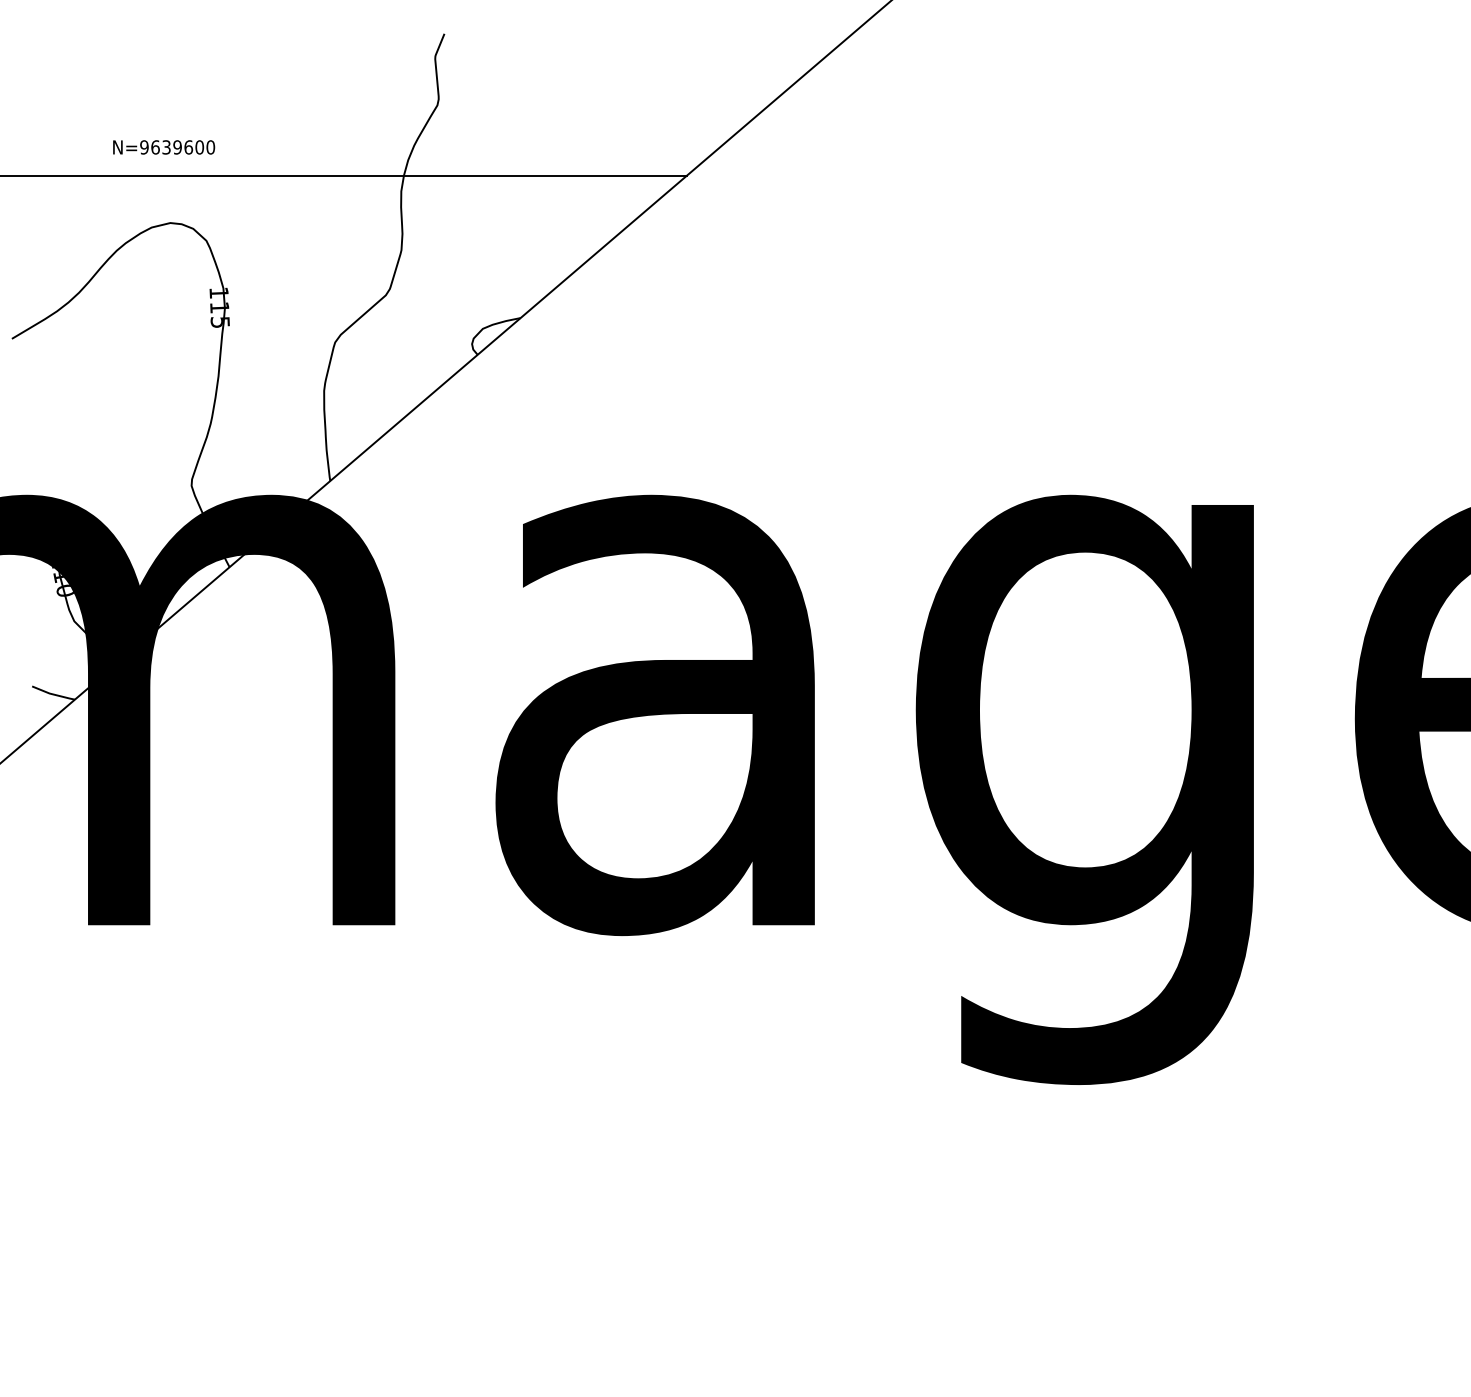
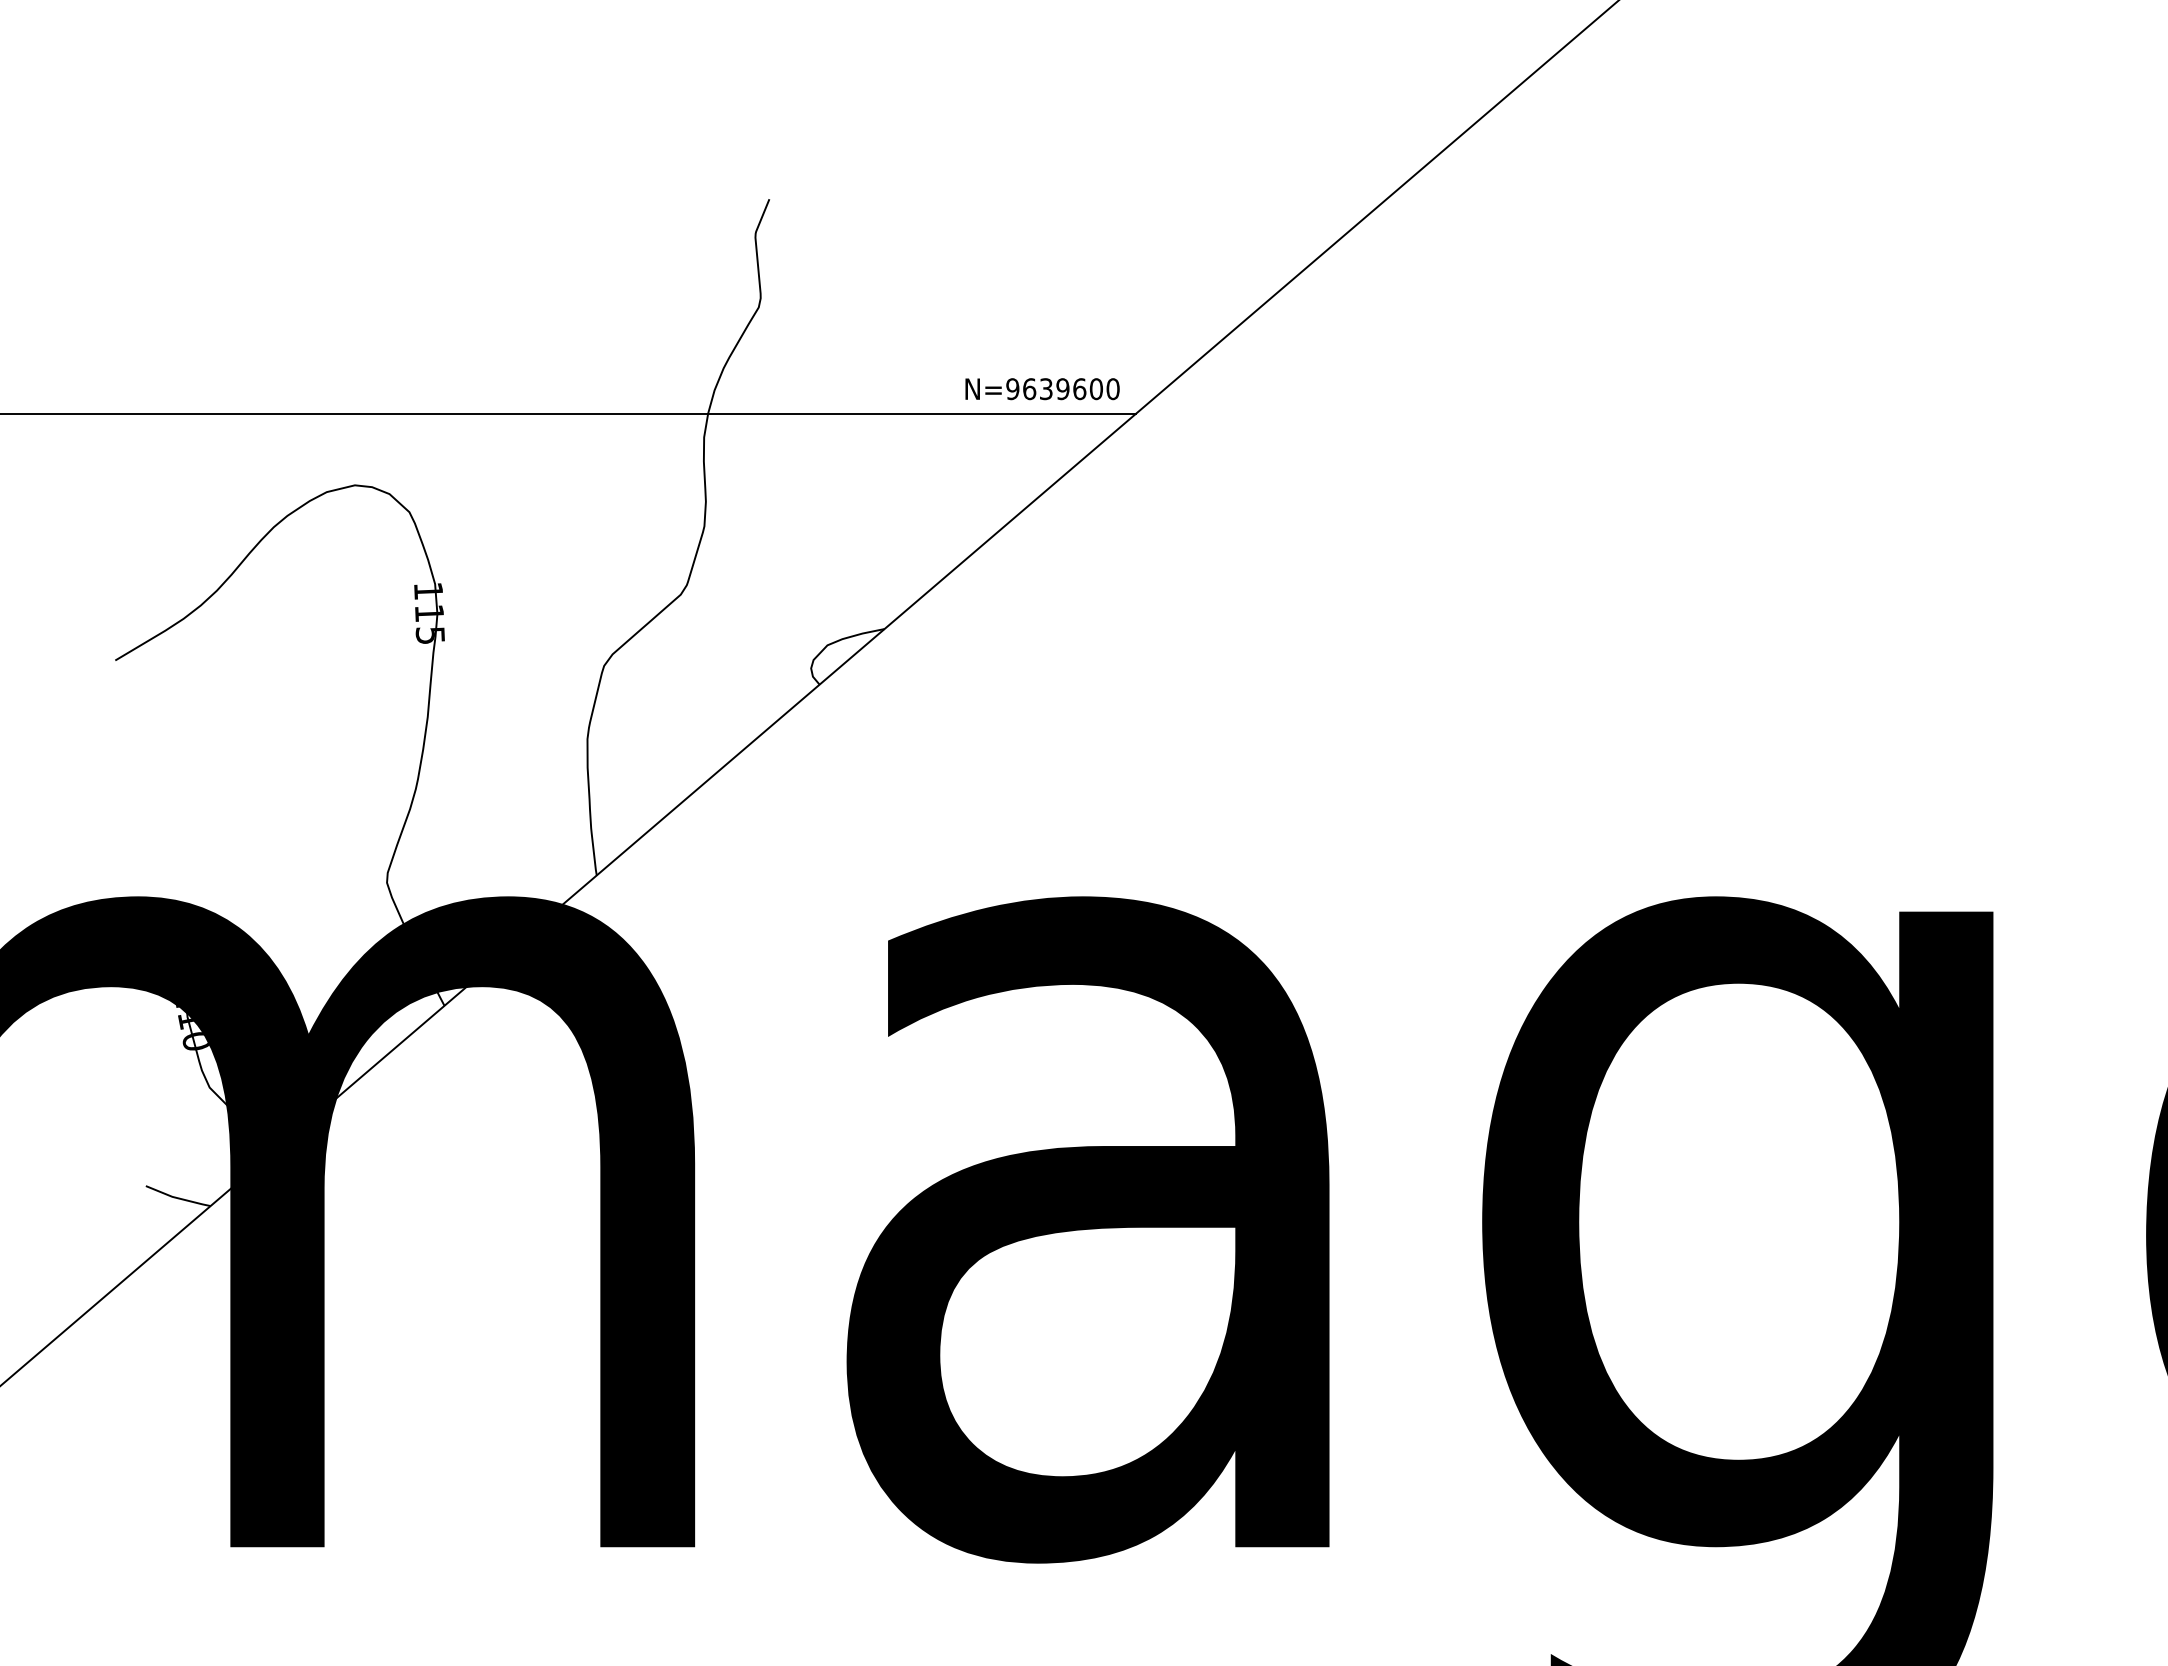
text: (164, 147) -> (1043, 389), moved

